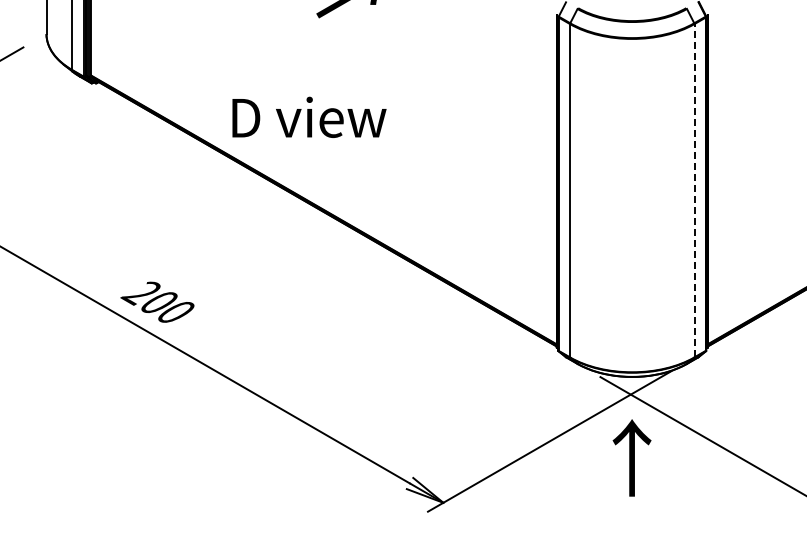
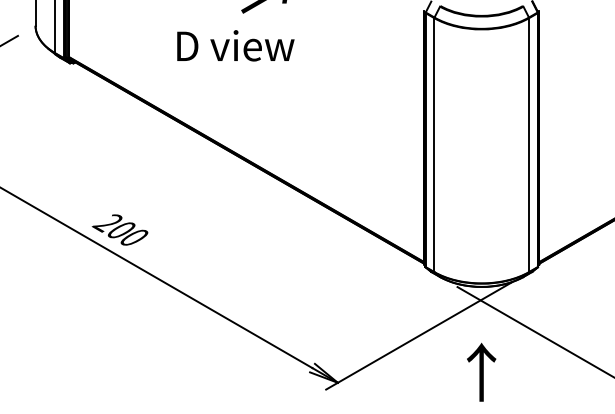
text: (309, 116) -> (235, 45), moved
line: (694, 190) -> (529, 144), dashed -> solid
text: (631, 457) -> (481, 371), moved

